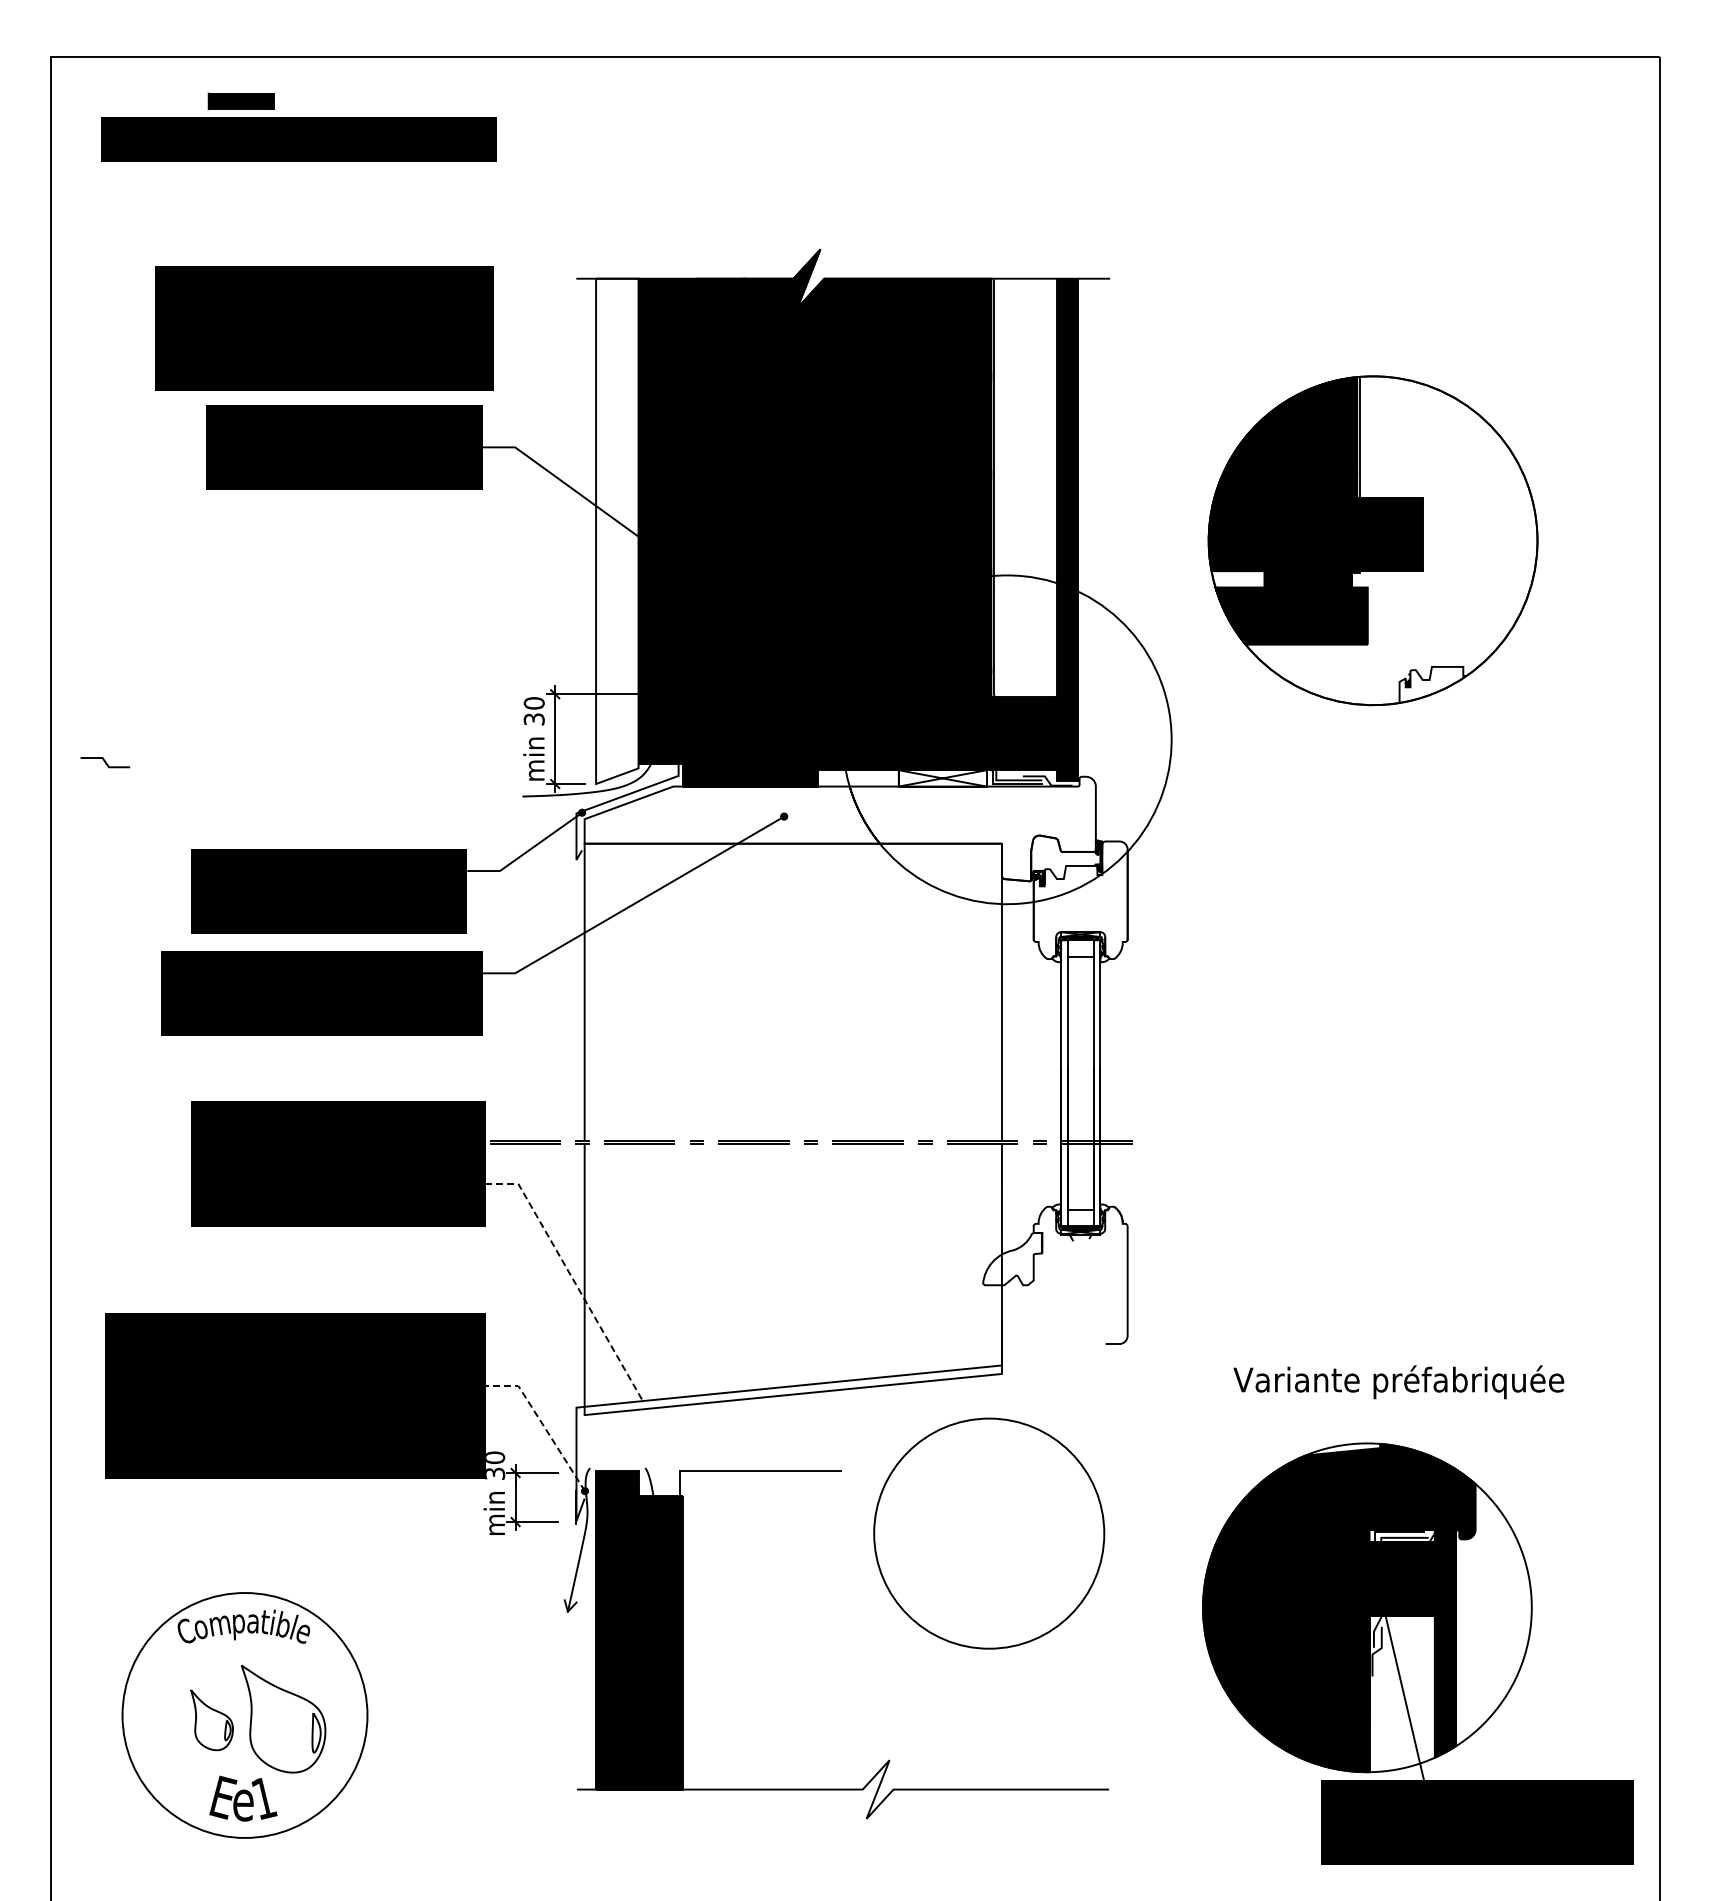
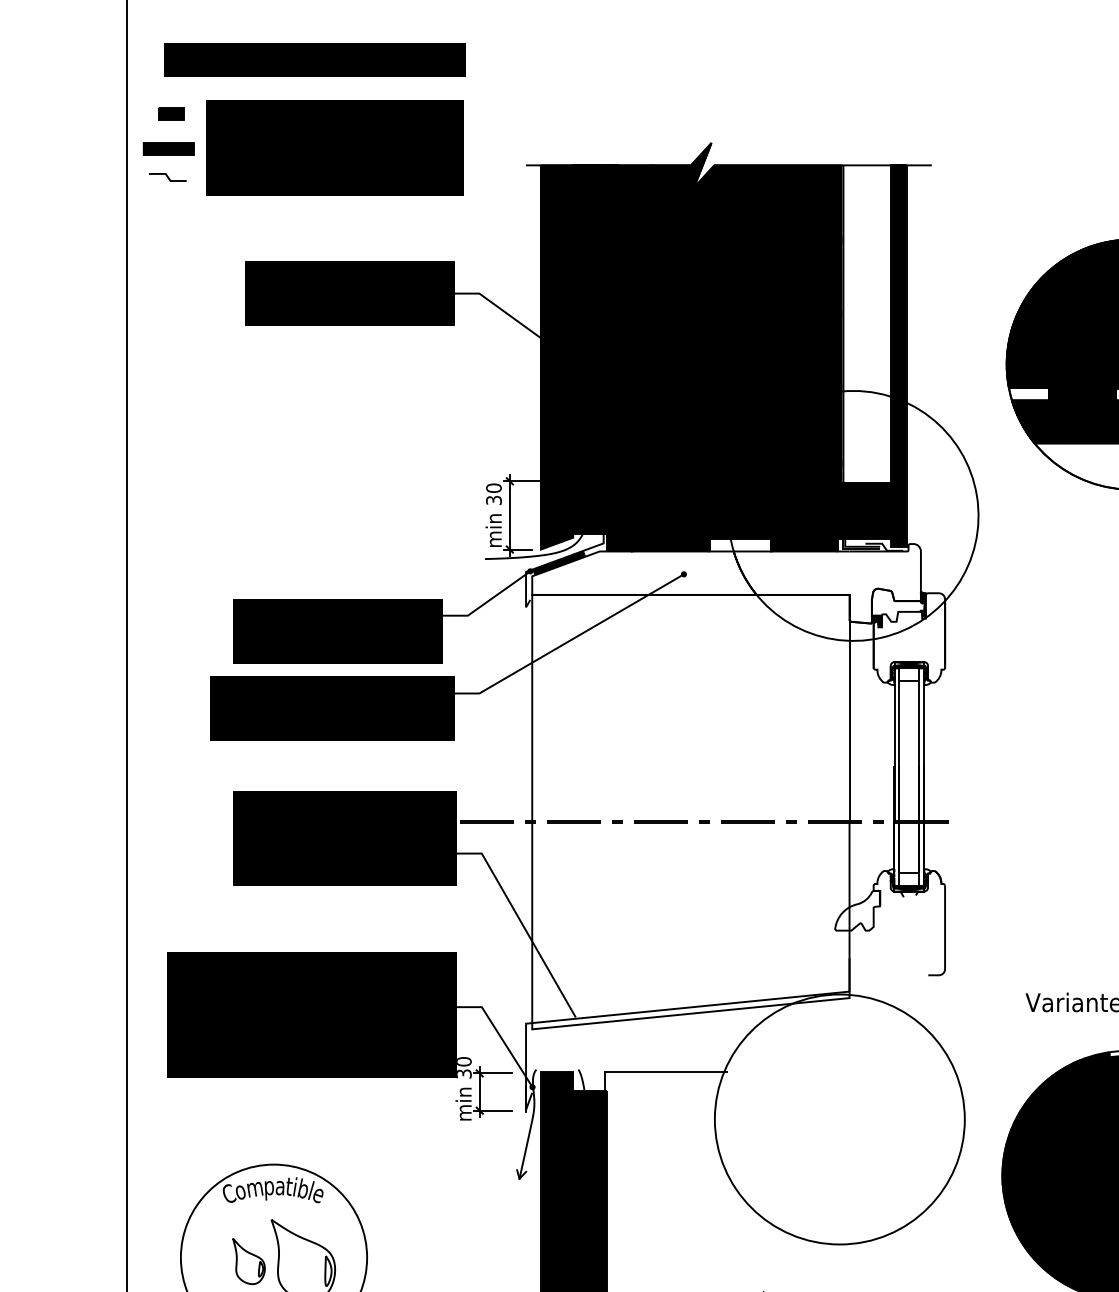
part: (240, 101) -> (167, 149), moved
part: (109, 210) -> (170, 113), added
text: (324, 328) -> (334, 147), moved
fill: (617, 531) -> (557, 357), added
line: (105, 762) -> (167, 177), moved
fill: (942, 778) -> (804, 545), added
fill: (619, 801) -> (558, 562), added
line: (571, 1276) -> (522, 923), dashed -> solid
line: (542, 1423) -> (500, 1035), dashed -> solid
fill: (1325, 1449) -> (1095, 1055), added
circle: (988, 1533) -> (839, 1119), size x1.43

